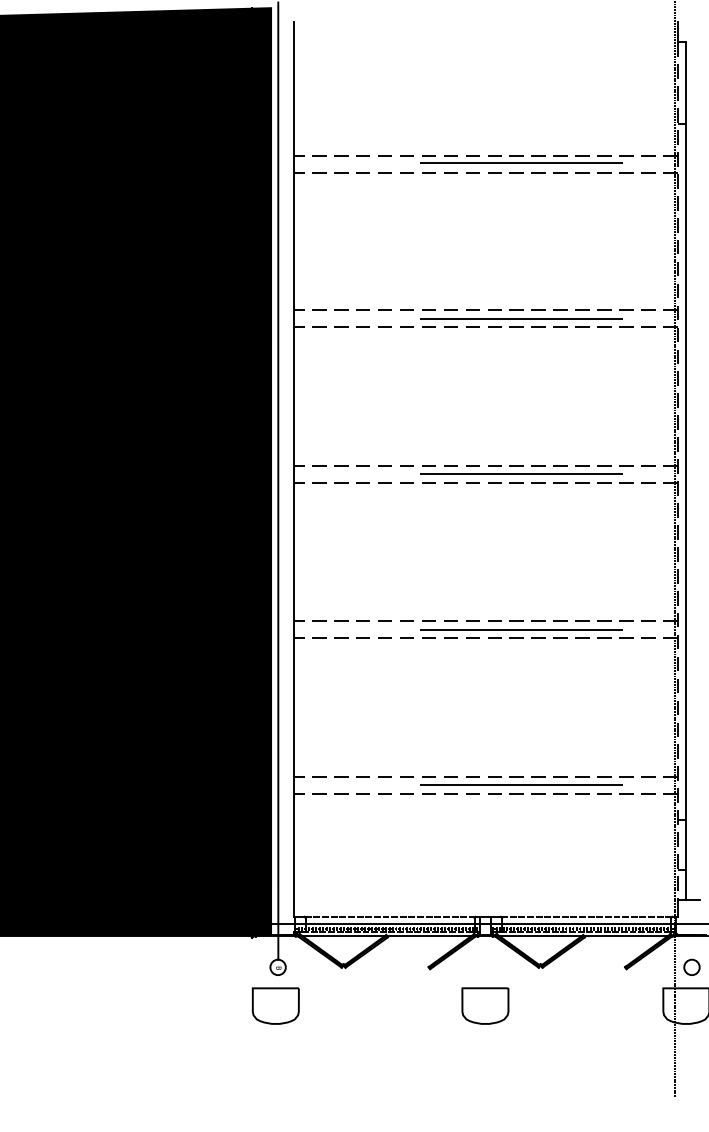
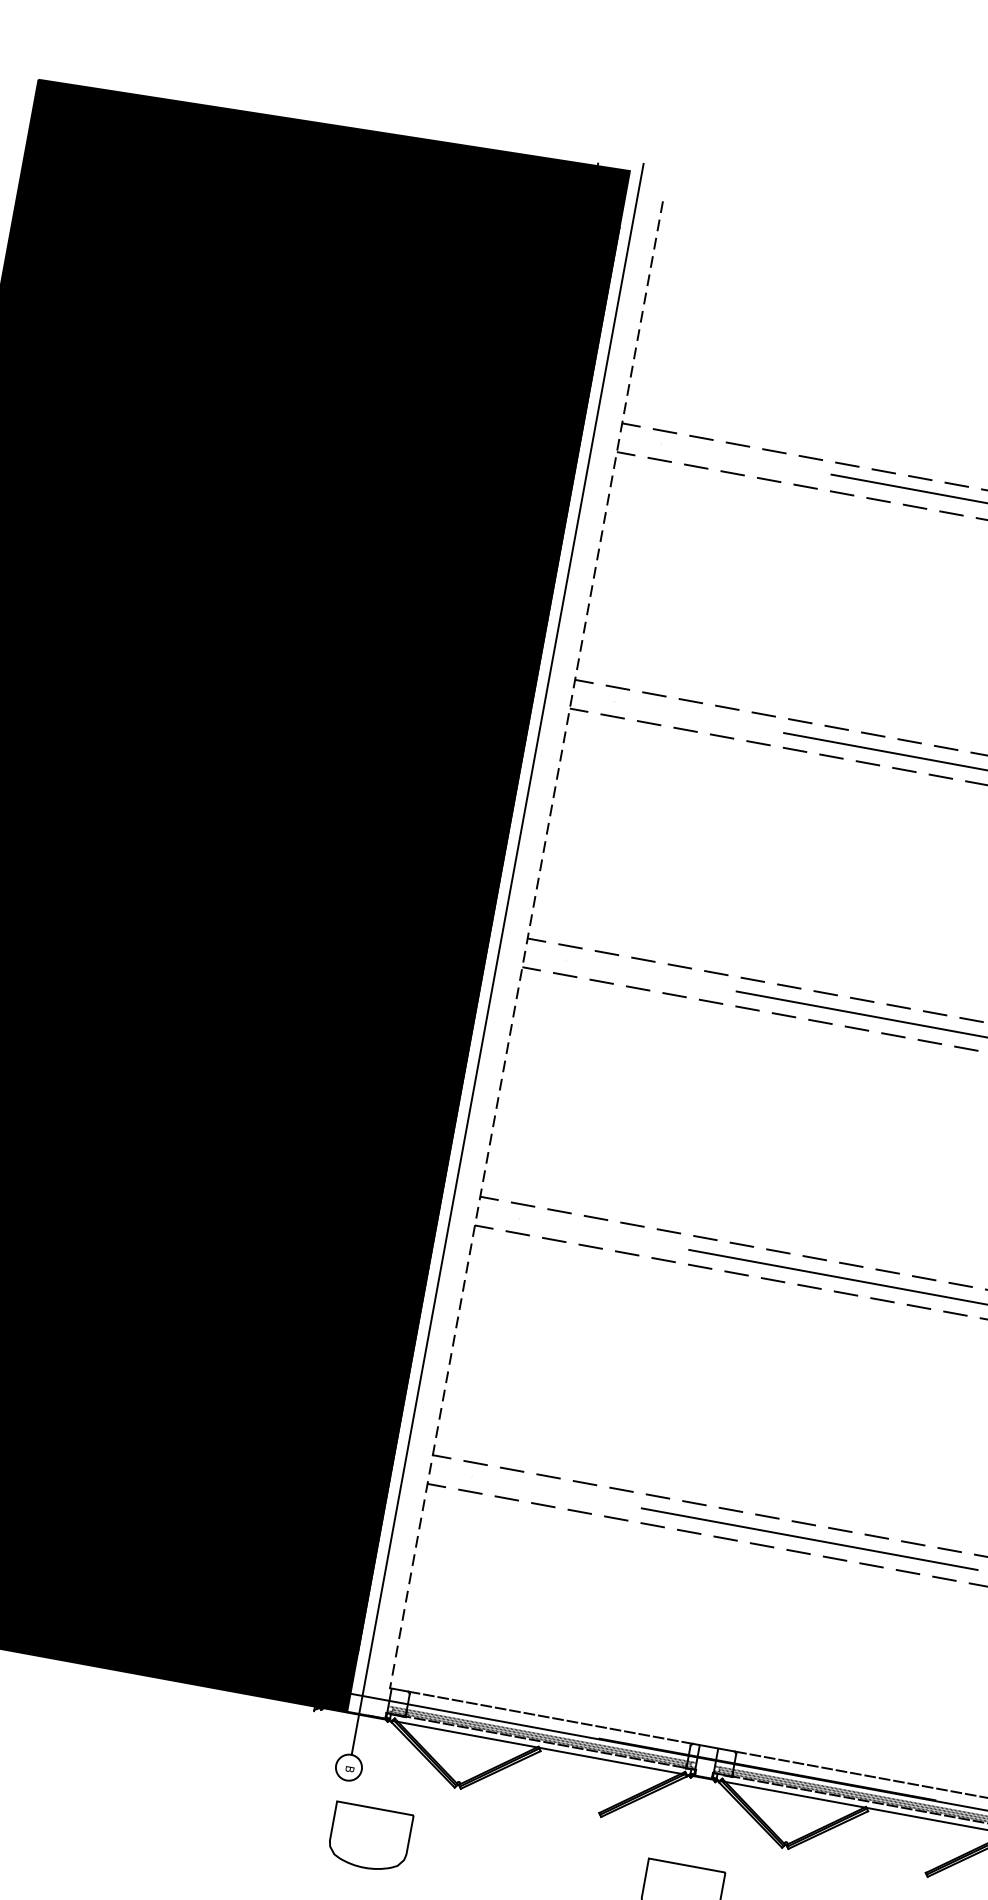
line: (293, 470) -> (526, 946), solid -> dashed
part: (275, 1005) -> (369, 1836), moved

